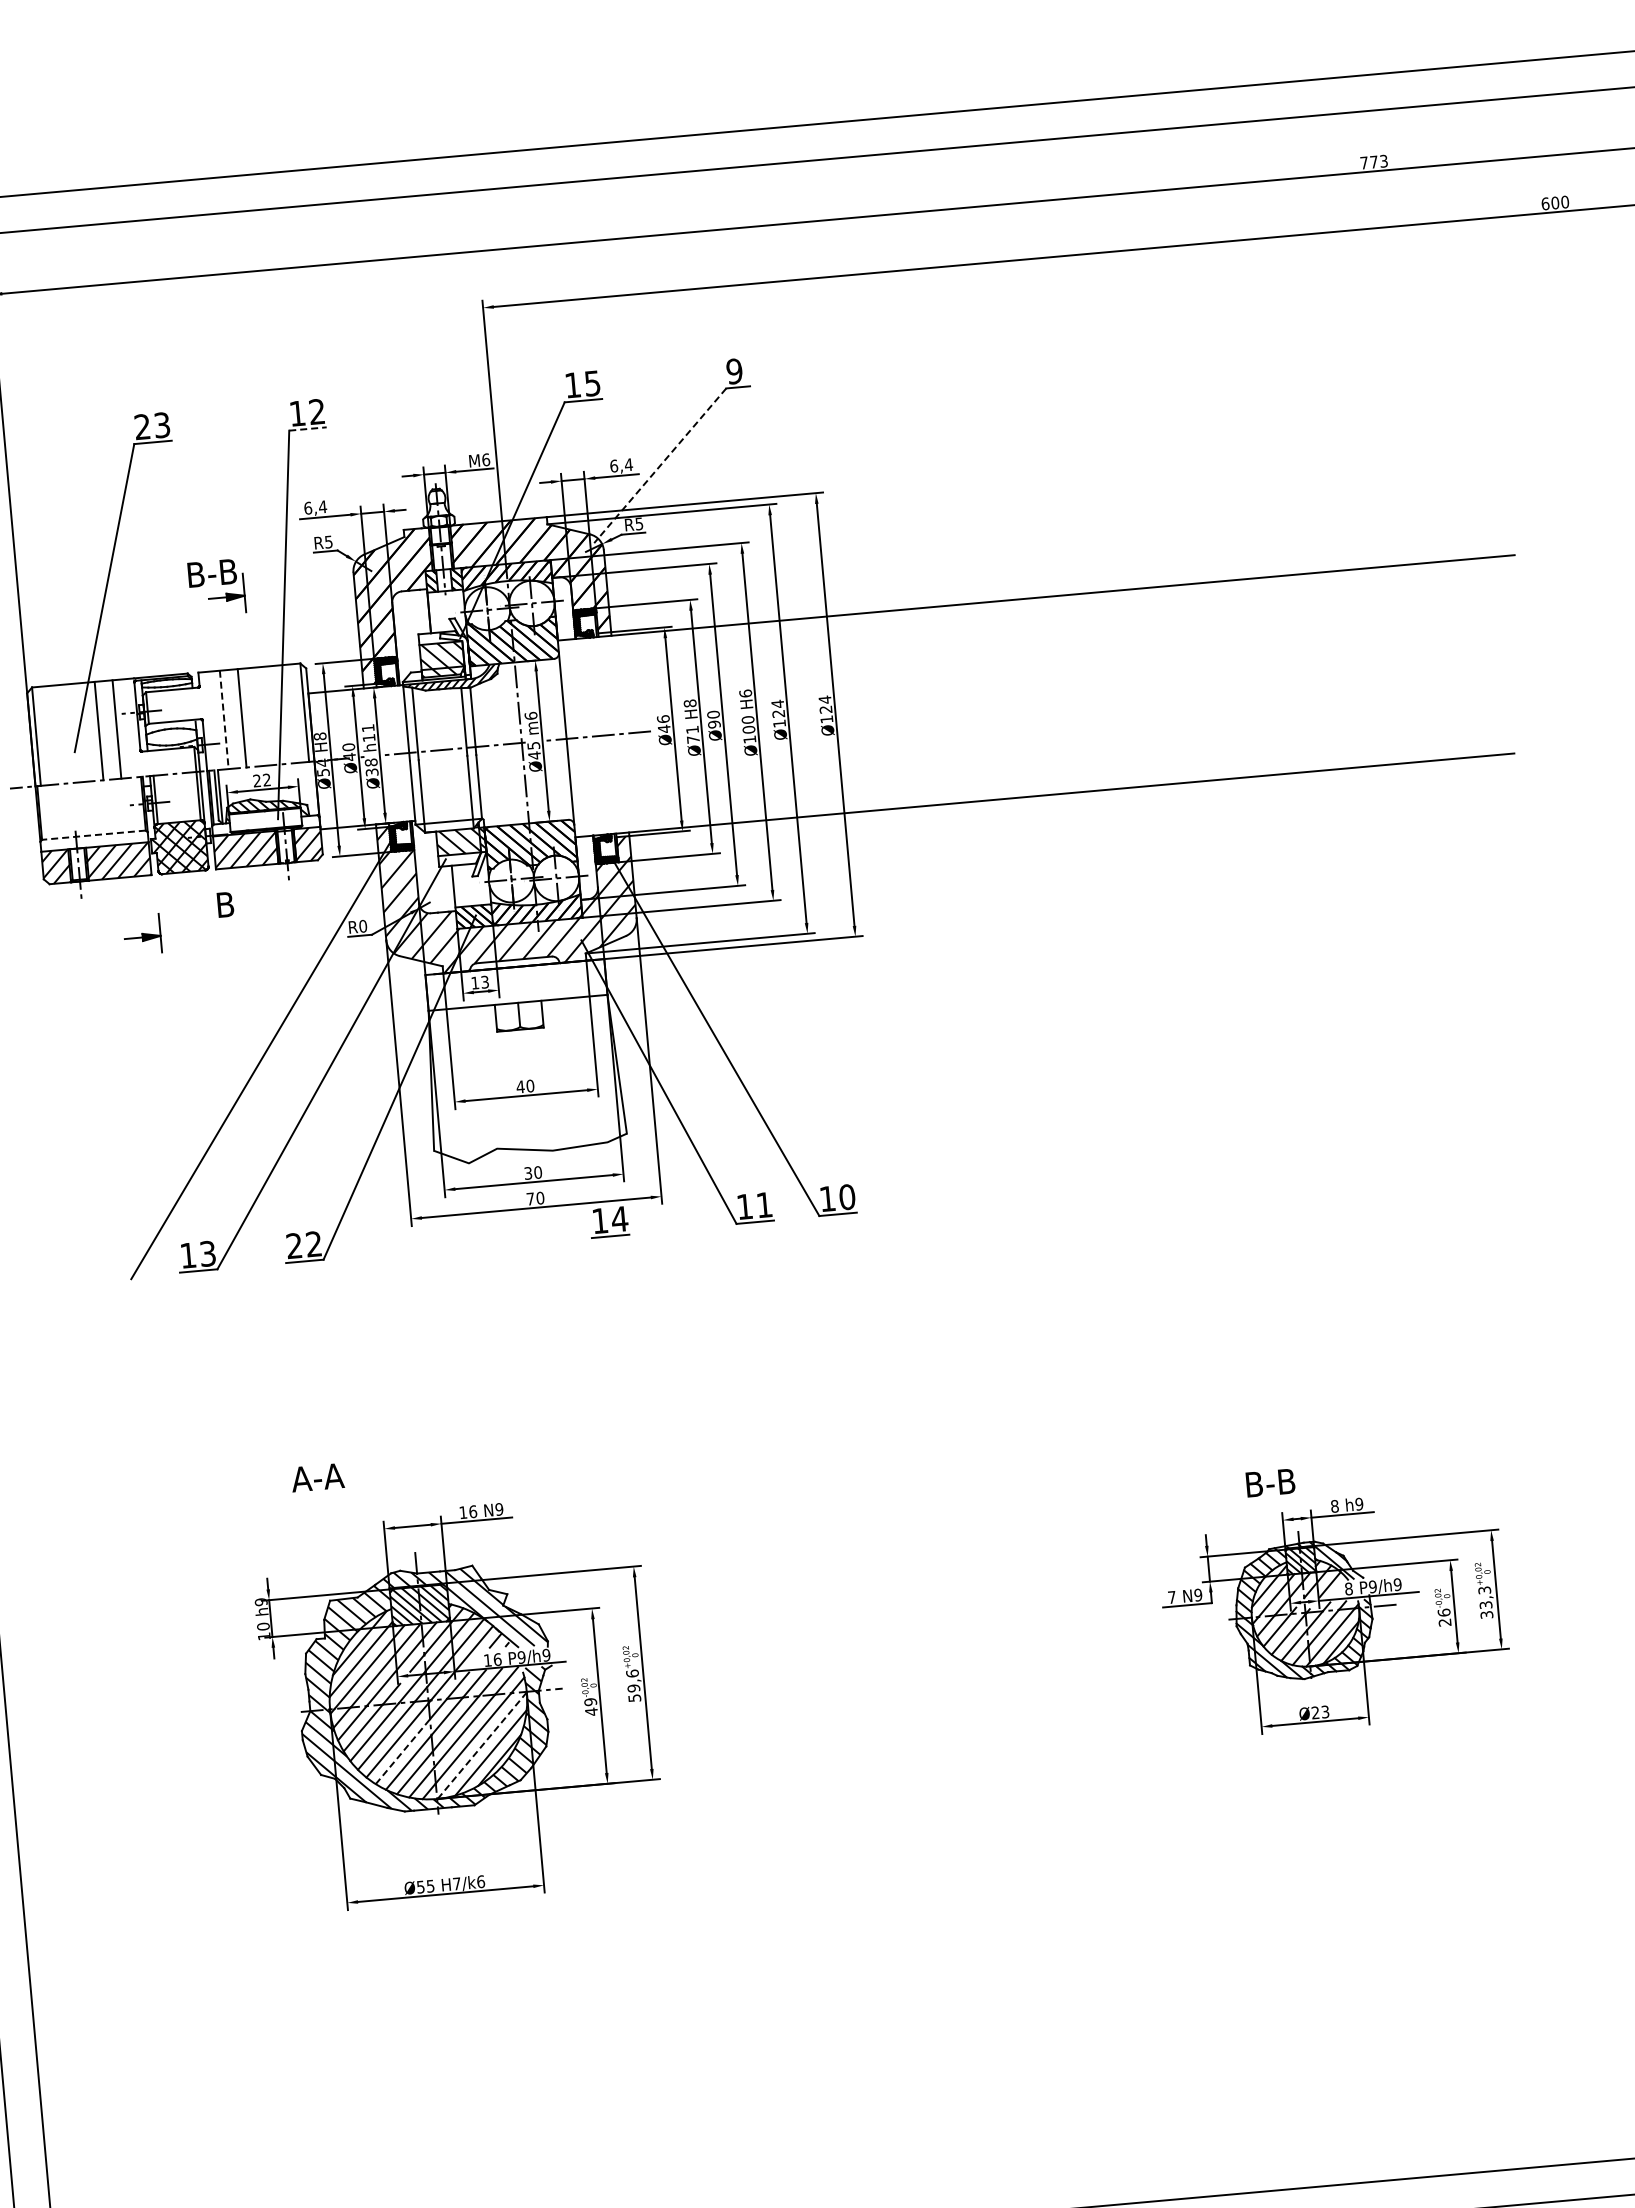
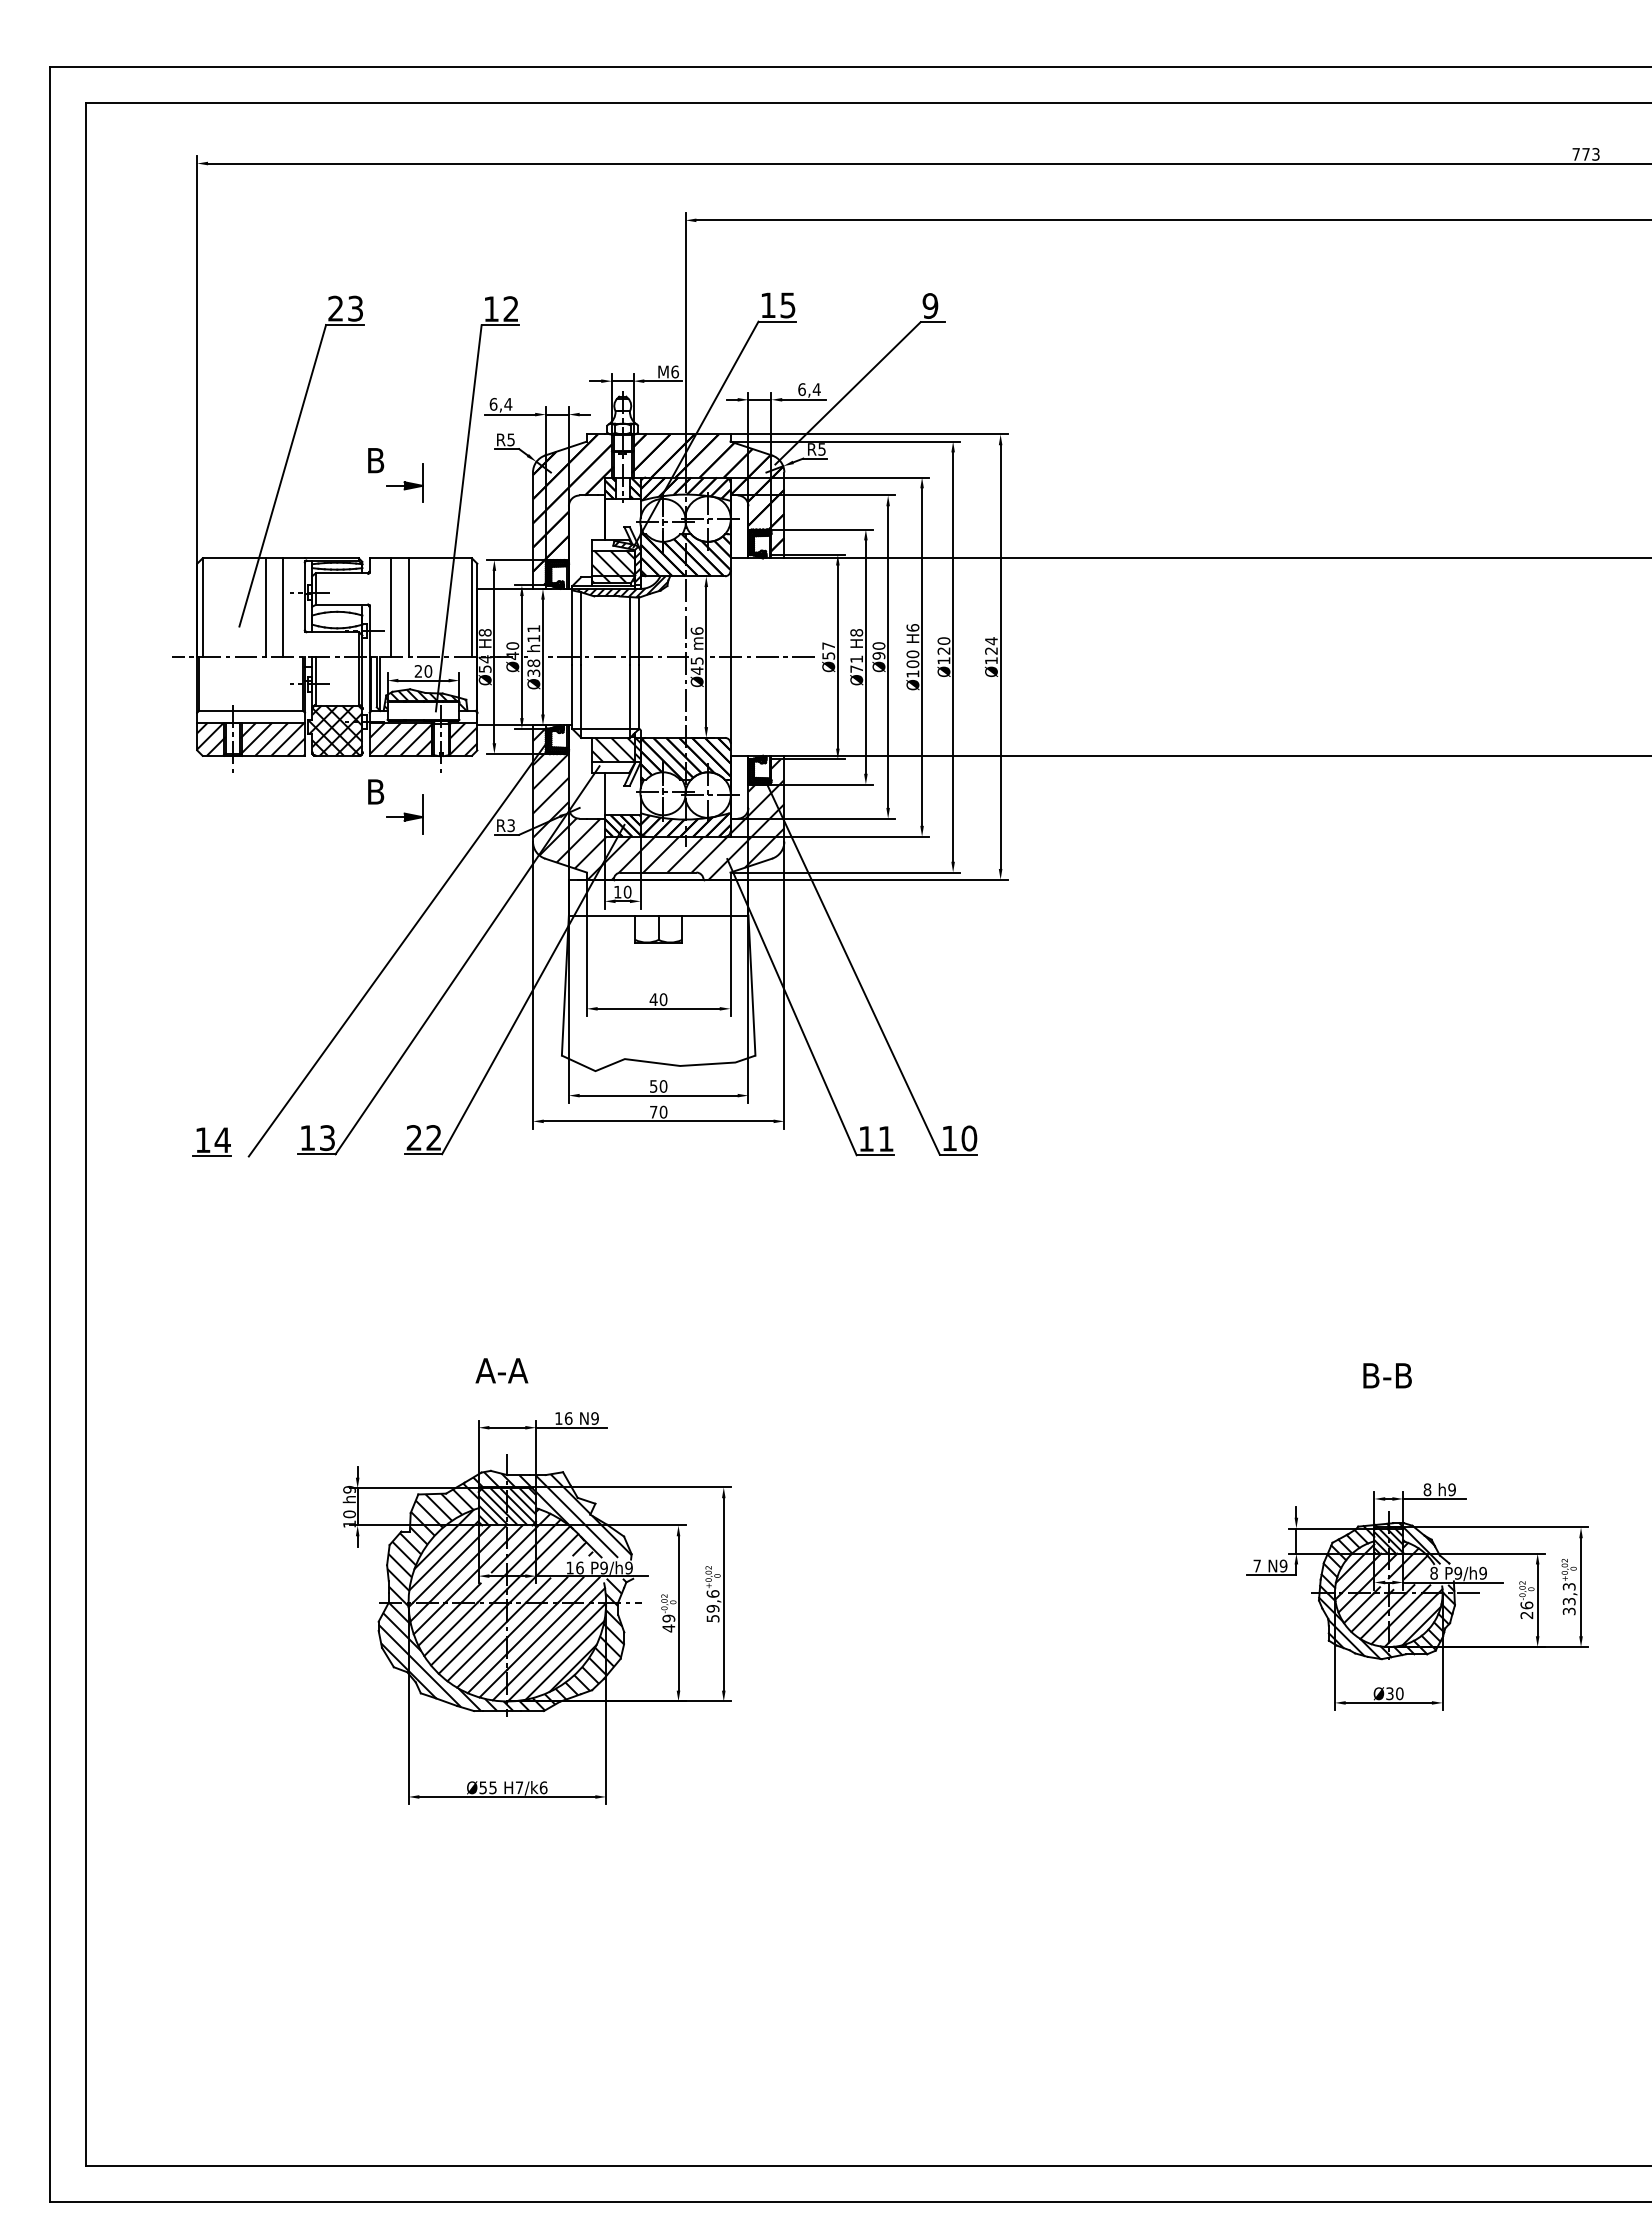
line: (308, 429) -> (500, 325), dashed -> solid
line: (660, 465) -> (848, 393), dashed -> solid
text: (221, 572) -> (401, 460), B-B -> B
hatch: (455, 653) -> (627, 562), added
text: (777, 704) -> (943, 641), Ø124 -> Ø120
line: (224, 720) -> (391, 608), dashed -> solid
text: (663, 724) -> (828, 651), Ø46 -> Ø57
text: (267, 780) -> (428, 671), 22 -> 20
line: (93, 834) -> (250, 710), dashed -> solid
text: (363, 926) -> (511, 825), R0 -> R3
part: (142, 934) -> (404, 814), moved
text: (484, 981) -> (627, 891), 13 -> 10
text: (528, 1173) -> (653, 1086), 30 -> 50
part: (608, 1221) -> (211, 1141), moved
text: (317, 1477) -> (501, 1370), moved
text: (1270, 1482) -> (1387, 1375), moved
text: (1320, 1712) -> (1394, 1693), Ø23 -> Ø30
line: (482, 1744) -> (557, 1651), dashed -> solid
line: (402, 1750) -> (477, 1650), dashed -> solid

